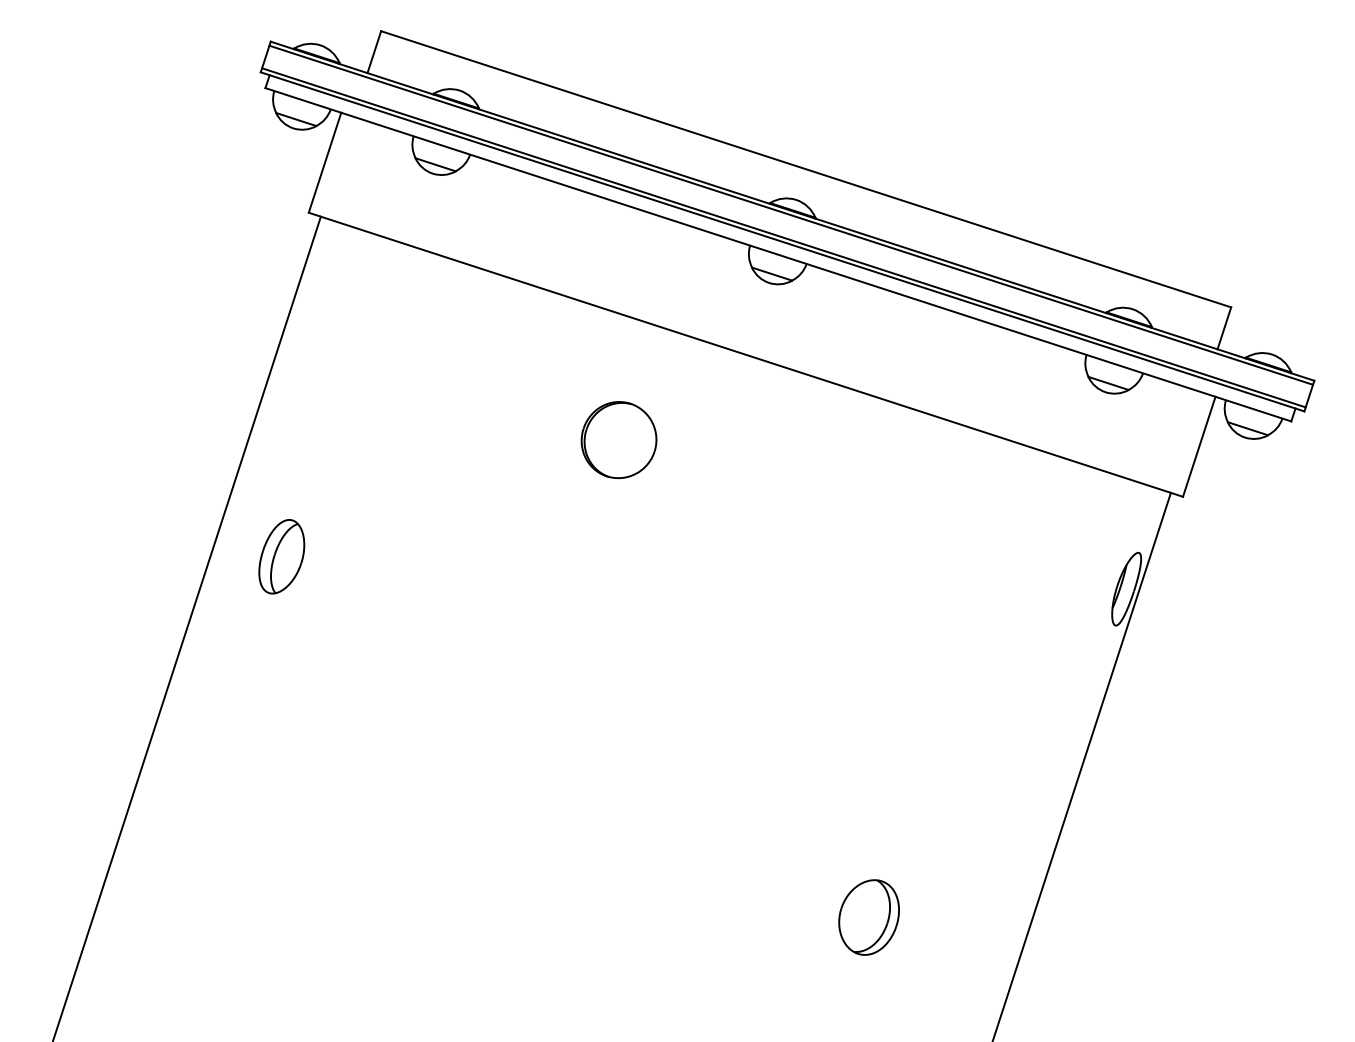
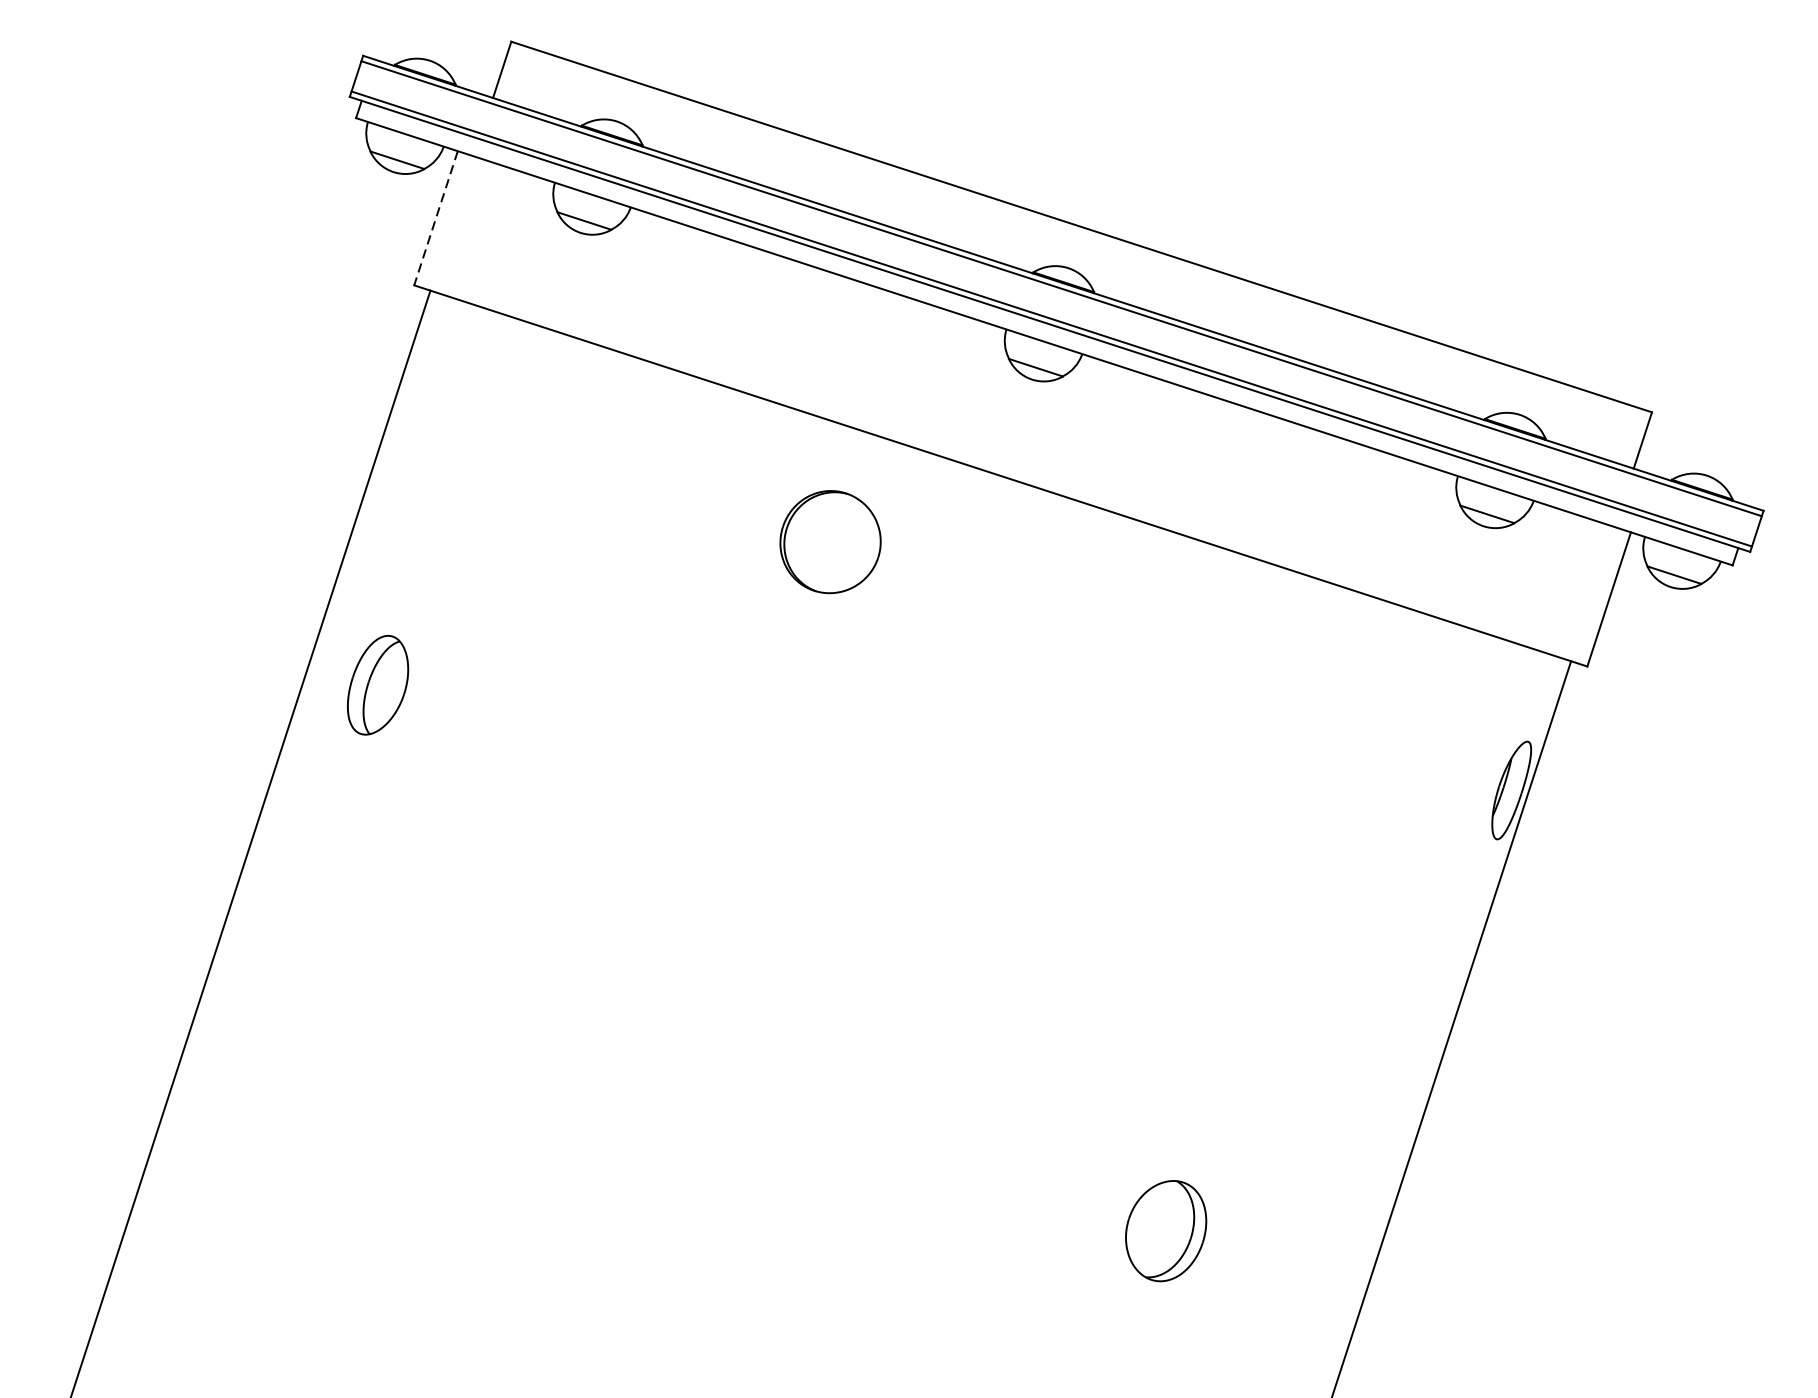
line: (325, 162) -> (436, 217), solid -> dashed
part: (618, 439) -> (829, 541), moved
part: (281, 556) -> (377, 684), moved

